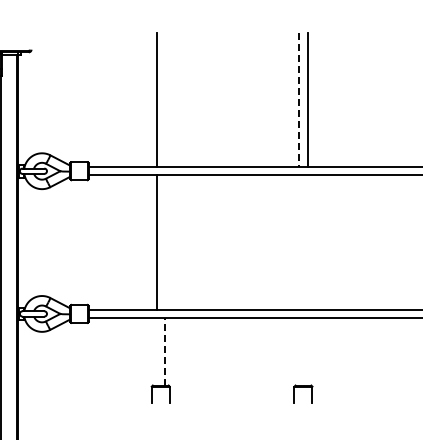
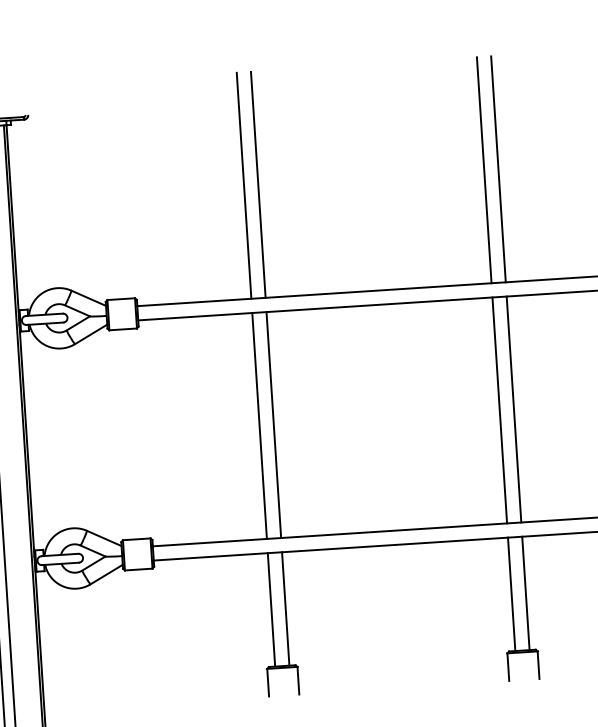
line: (164, 99) -> (257, 184), added
line: (299, 100) -> (484, 171), dashed -> solid
line: (164, 242) -> (273, 424), added
line: (299, 242) -> (500, 410), added
line: (307, 242) -> (513, 409), added
line: (156, 351) -> (271, 609), added
line: (164, 351) -> (284, 608), dashed -> solid
line: (299, 351) -> (512, 593), added
line: (307, 351) -> (525, 592), added

